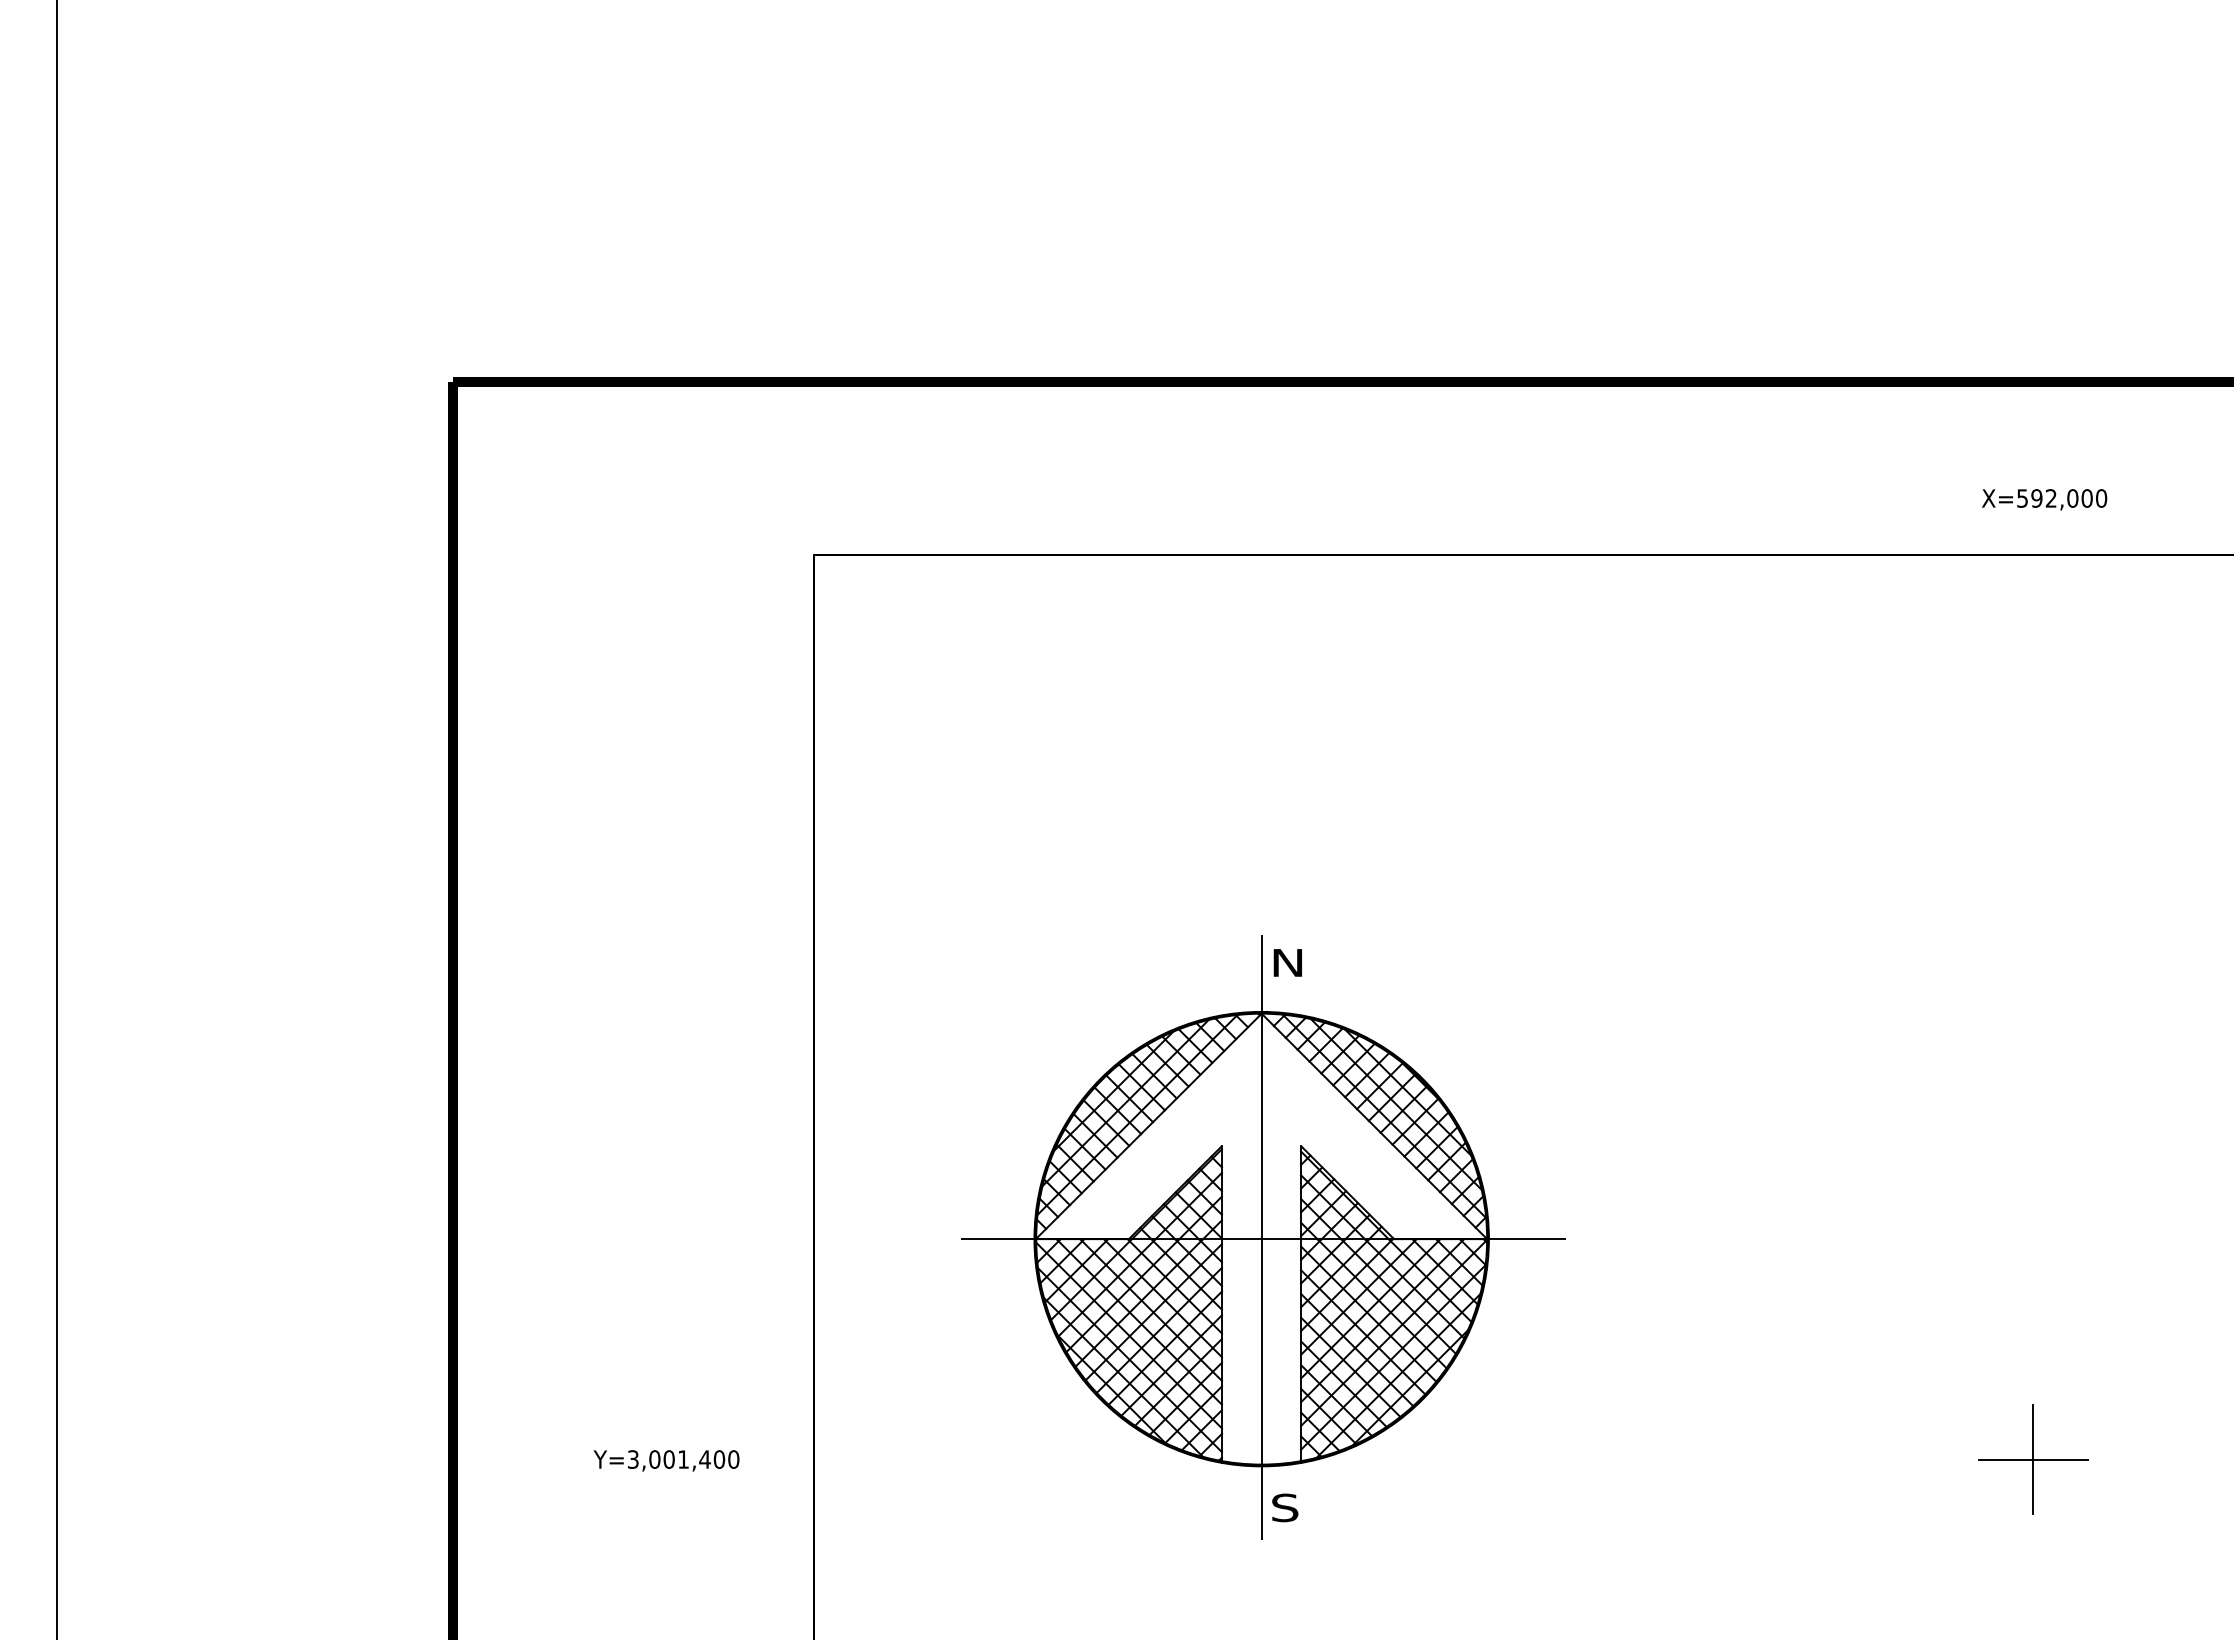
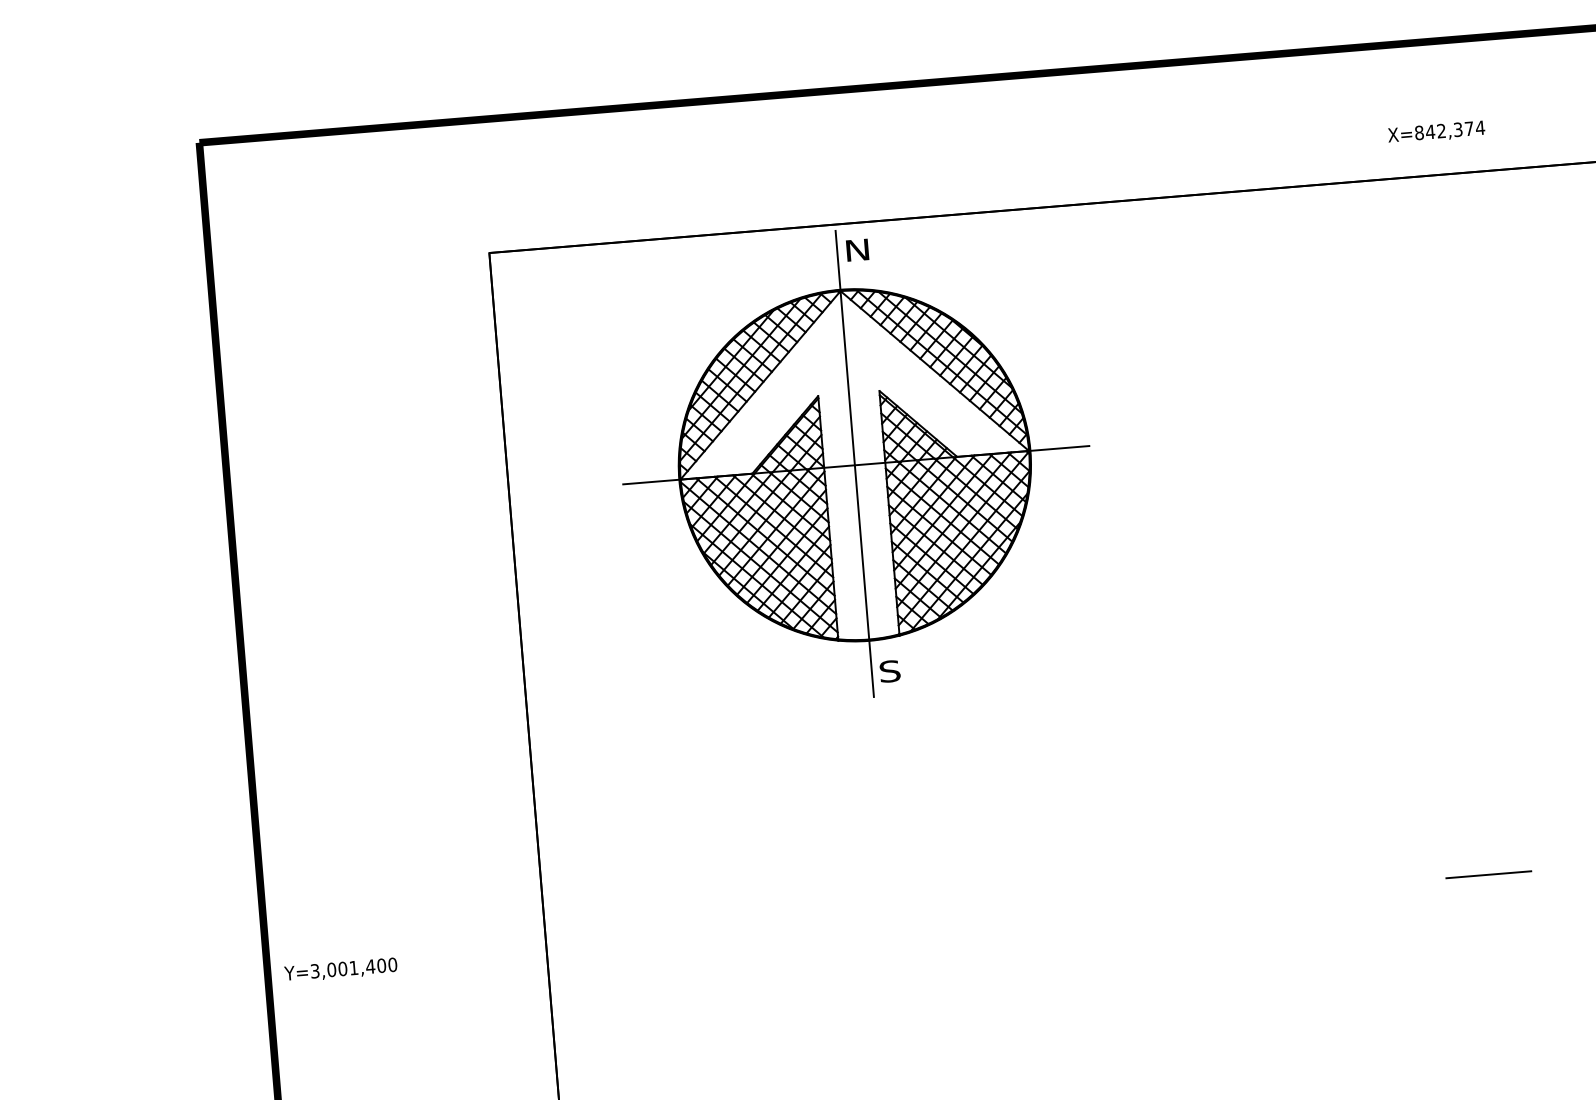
text: (2062, 498) -> (1450, 130), X=592,000 -> X=842,374
part: (1263, 1237) -> (856, 463), moved
line: (2033, 1459) -> (1488, 874), removed
text: (666, 1460) -> (340, 969), moved

